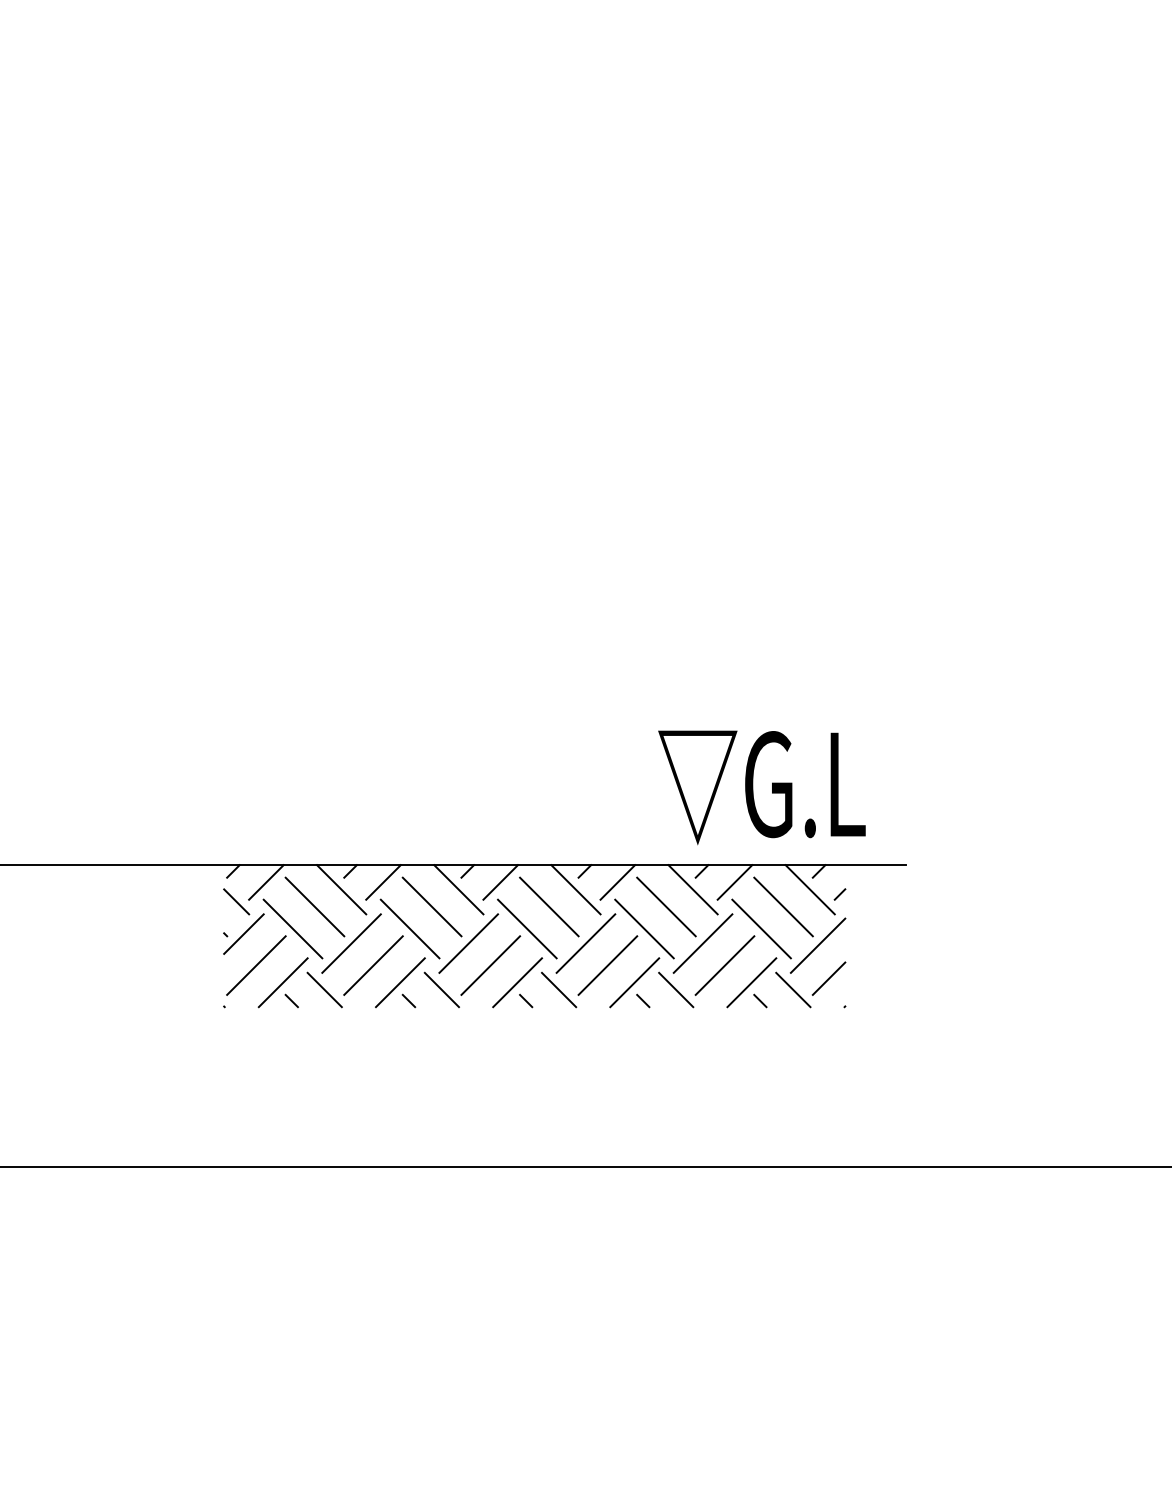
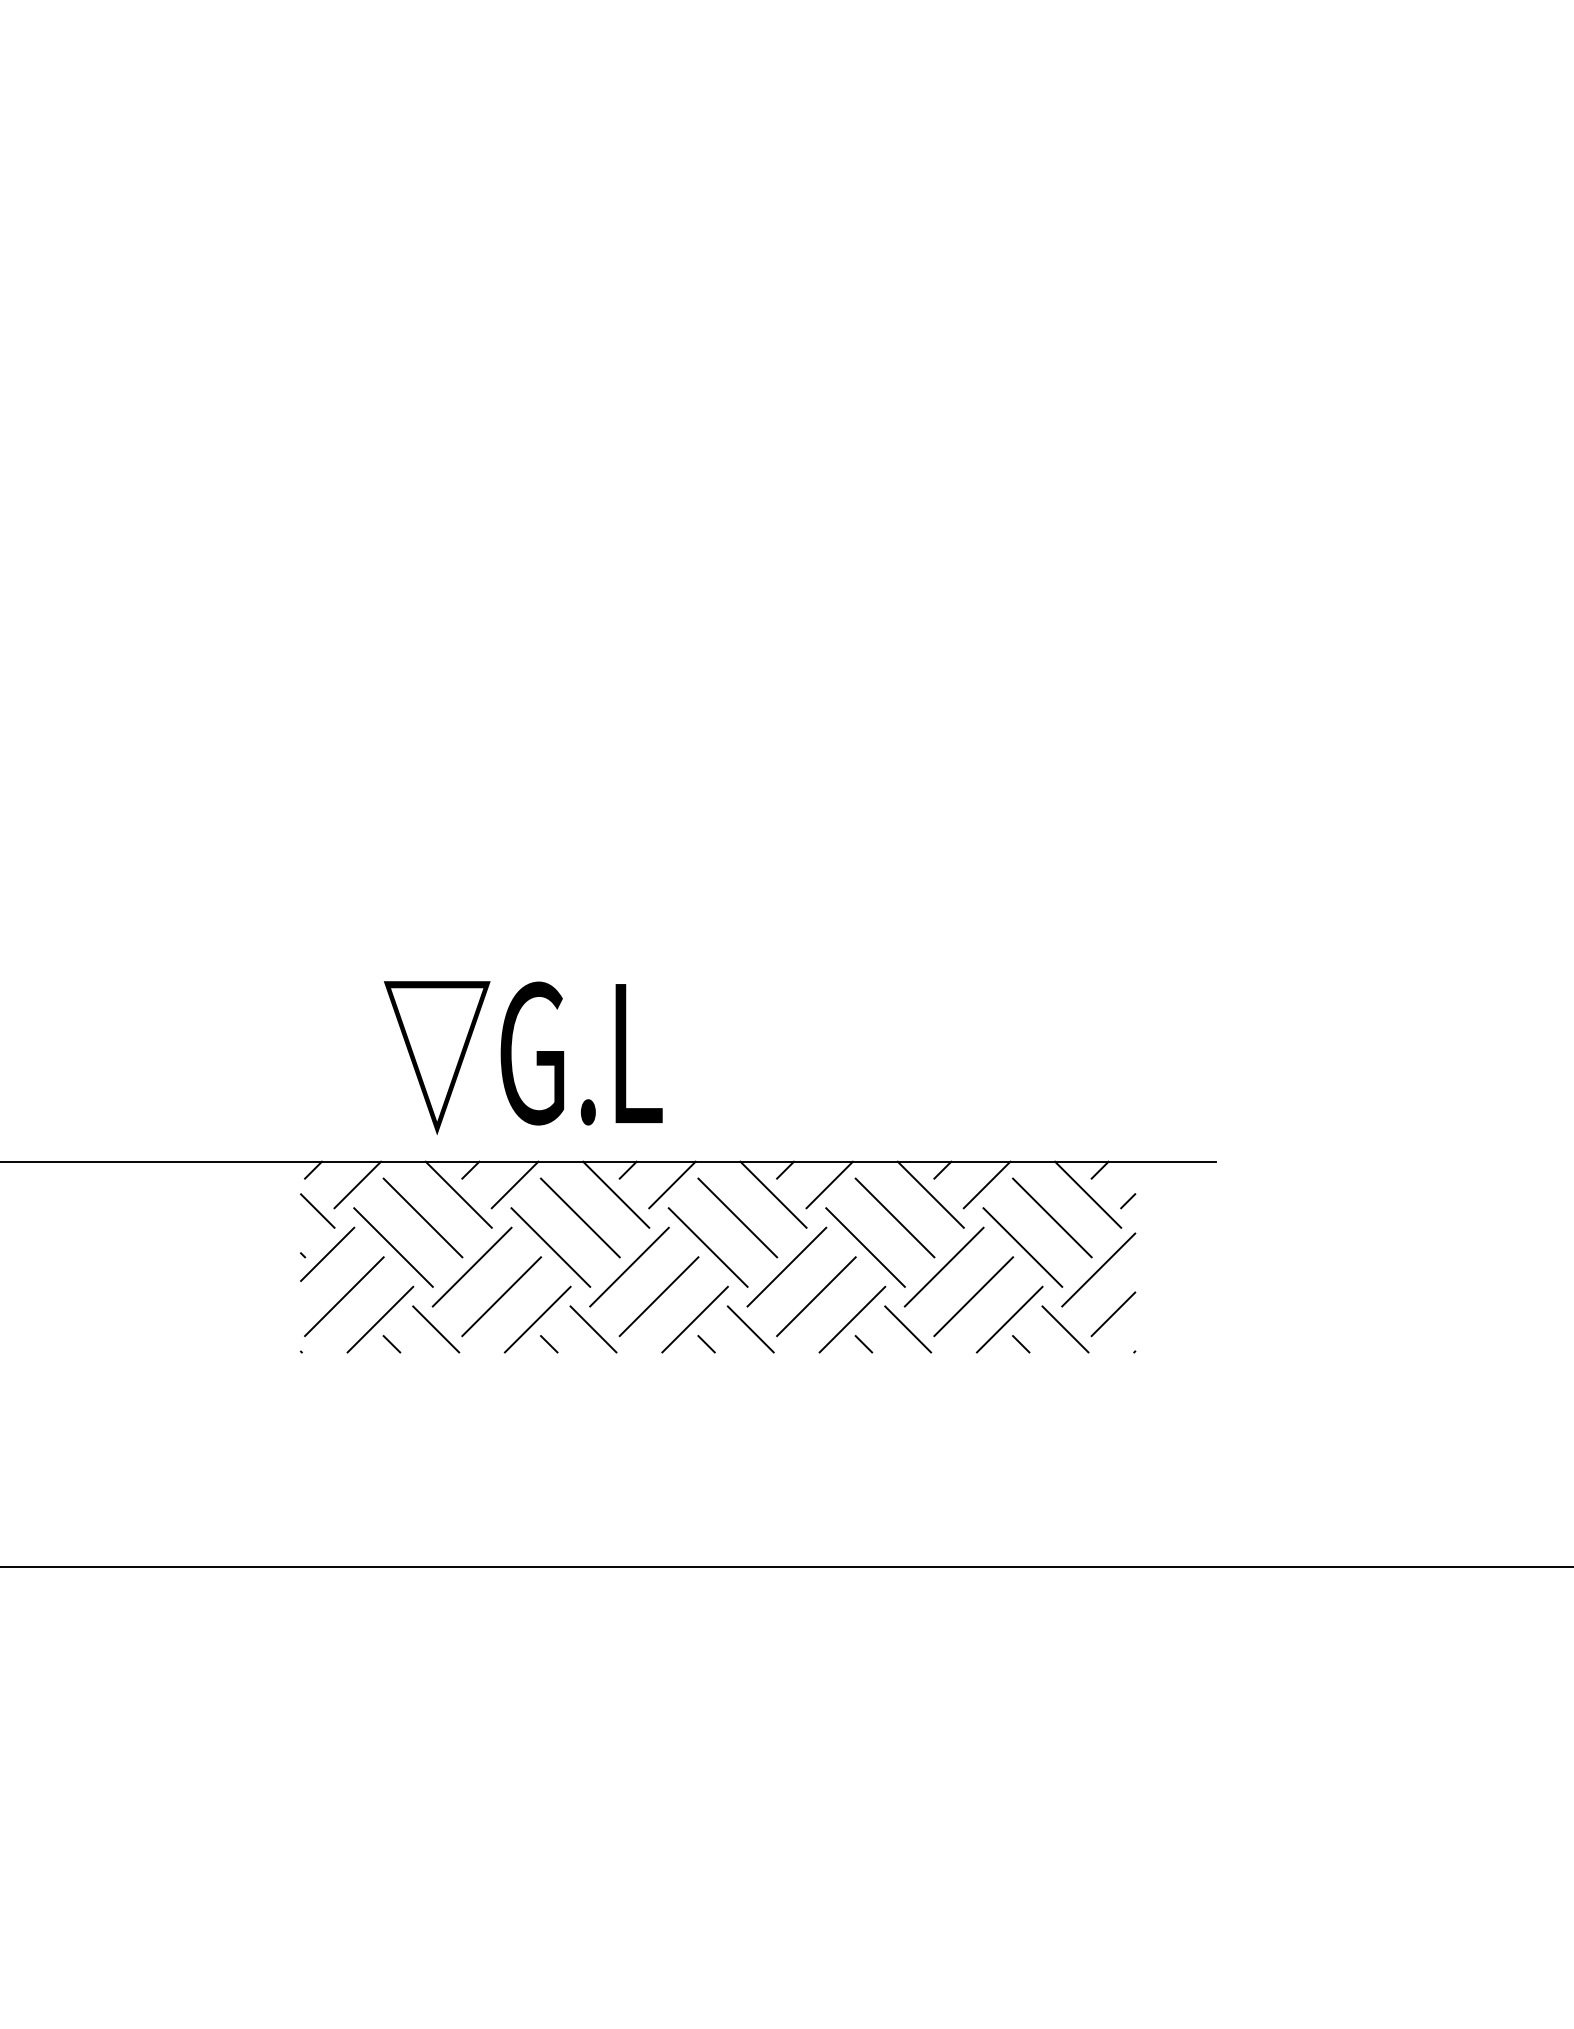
text: (762, 788) -> (523, 1058), moved

